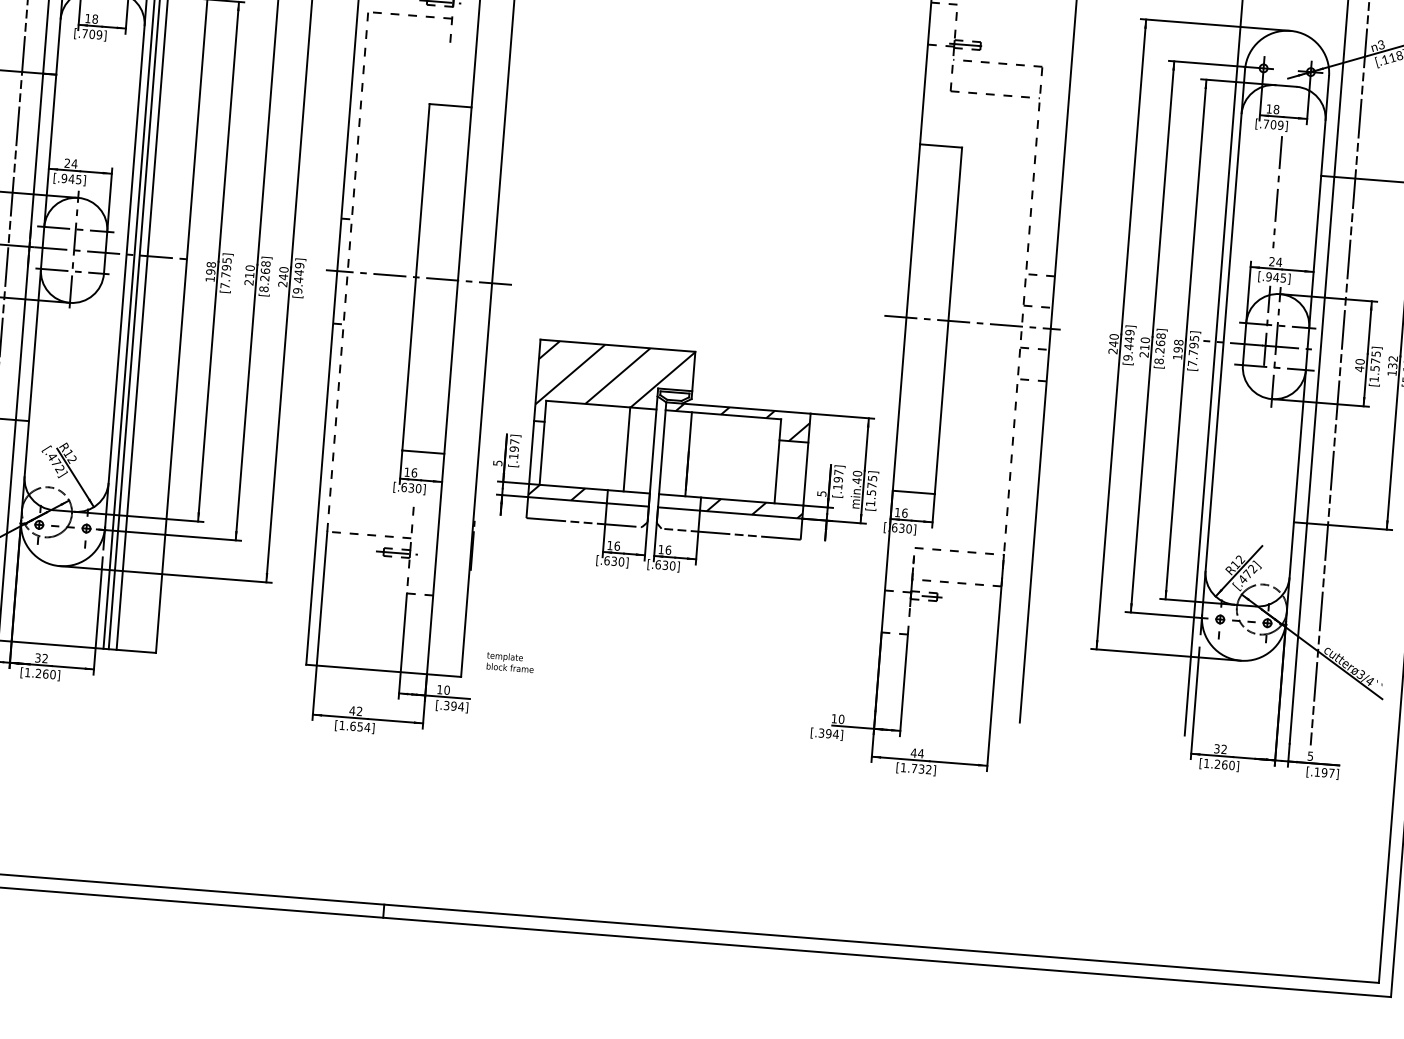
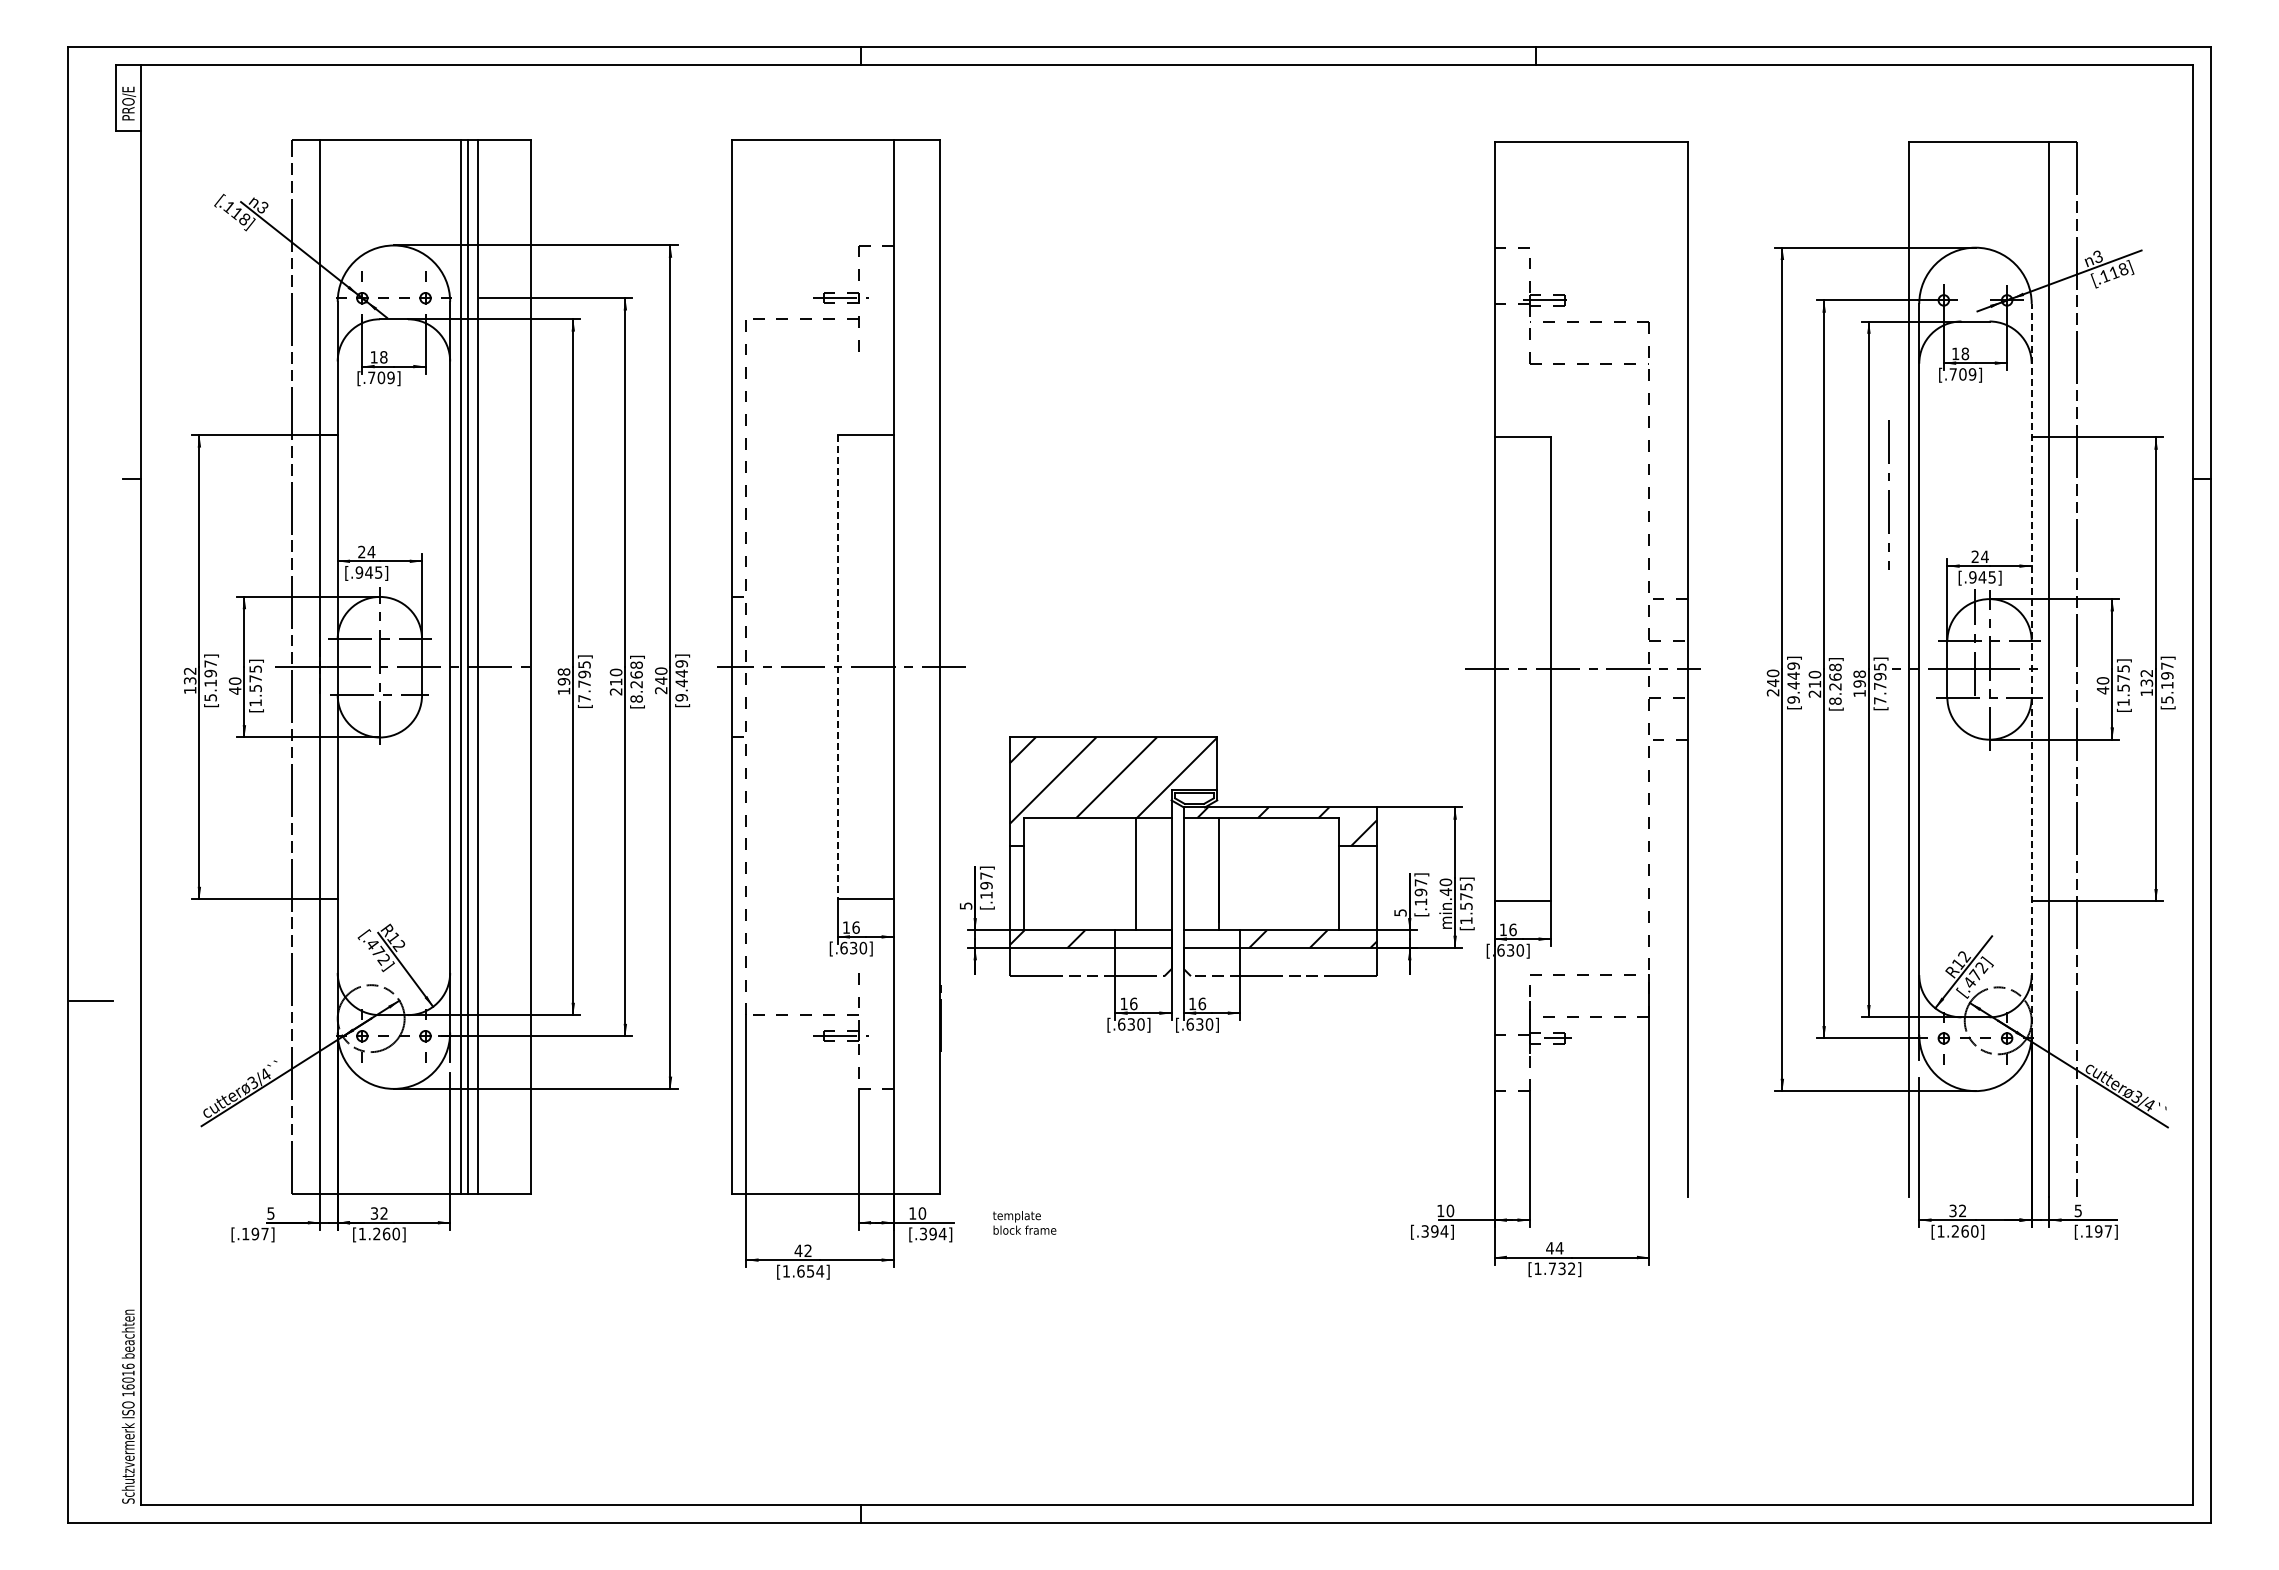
line: (1276, 191) -> (1888, 494), moved
line: (415, 277) -> (837, 667), solid -> dashed
line: (1307, 348) -> (2031, 668), solid -> dashed
text: (510, 662) -> (1024, 1222), moved

